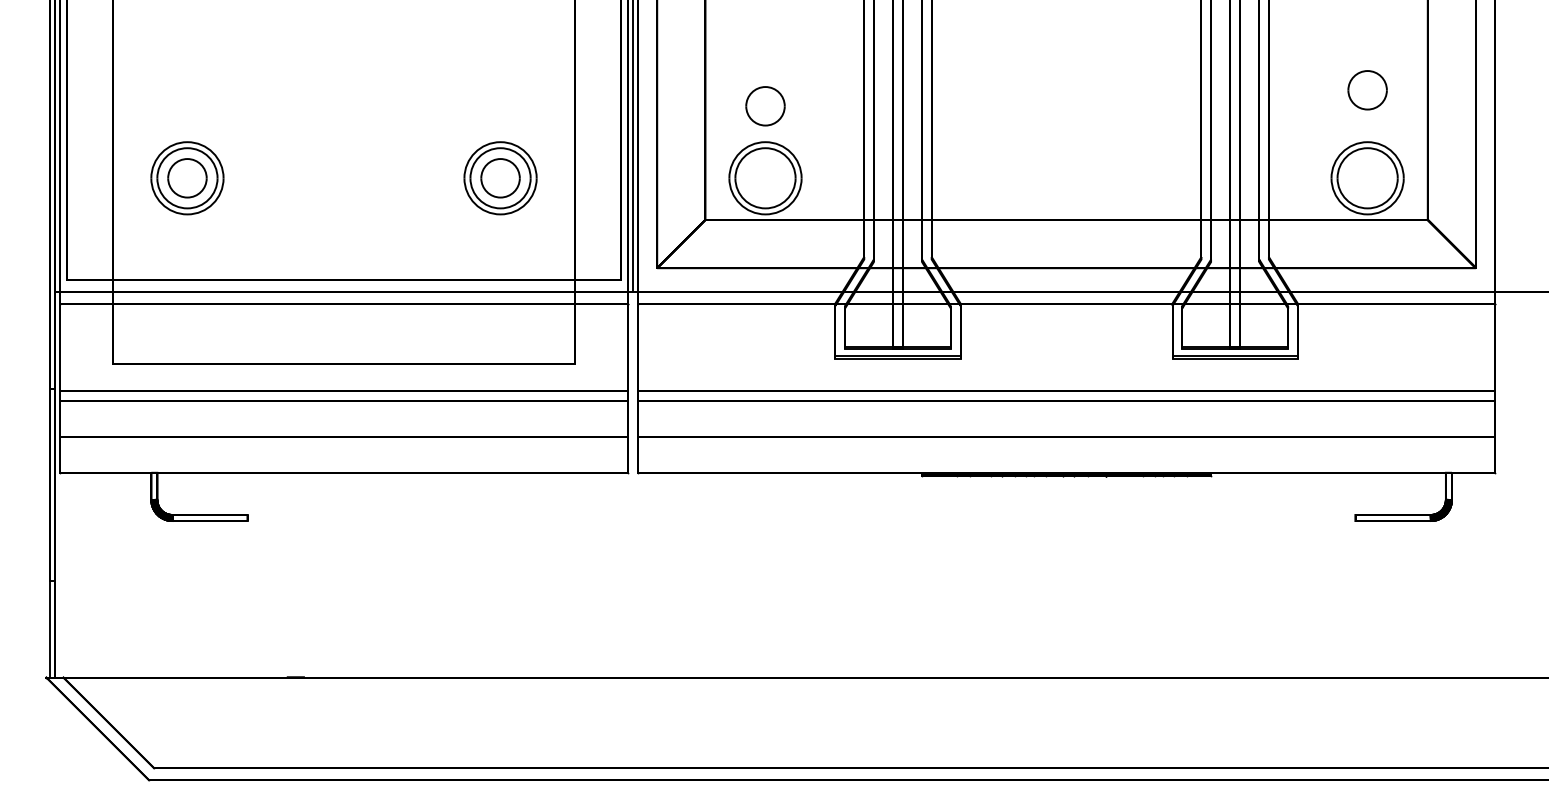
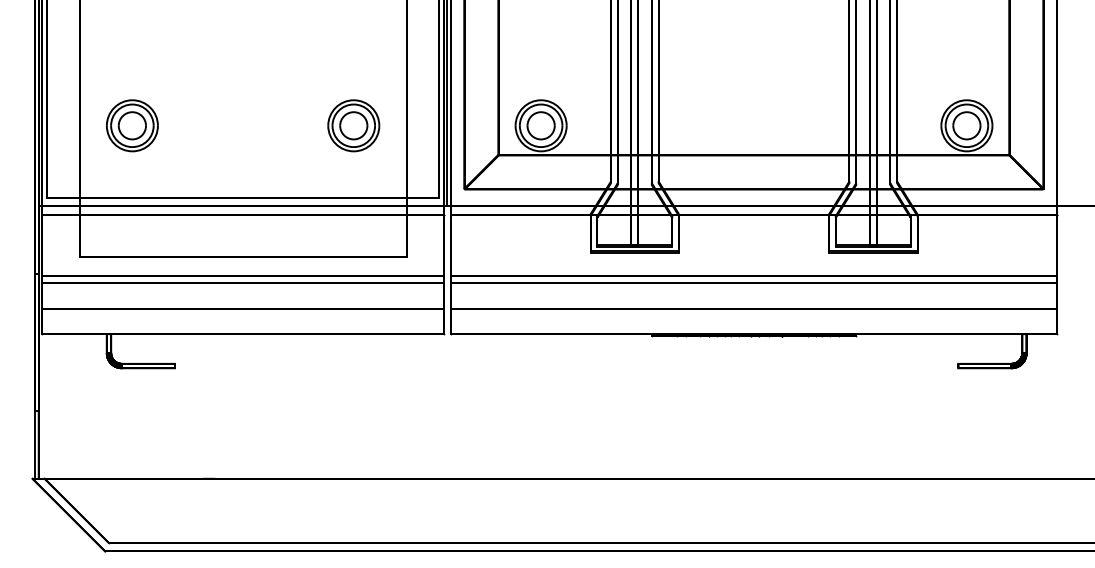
part: (1367, 90) -> (966, 125), moved
part: (765, 106) -> (541, 125), moved

